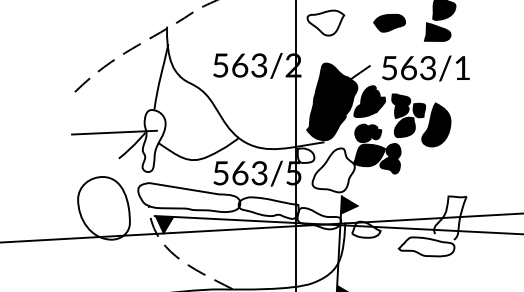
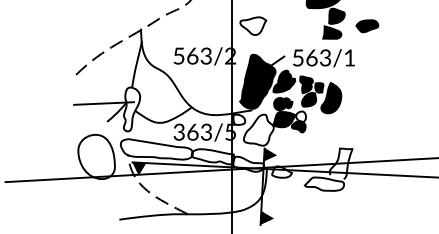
part: (389, 23) -> (367, 26), moved
fill: (394, 151) -> (301, 116), removed
text: (219, 172) -> (178, 131), 563/5 -> 363/5

